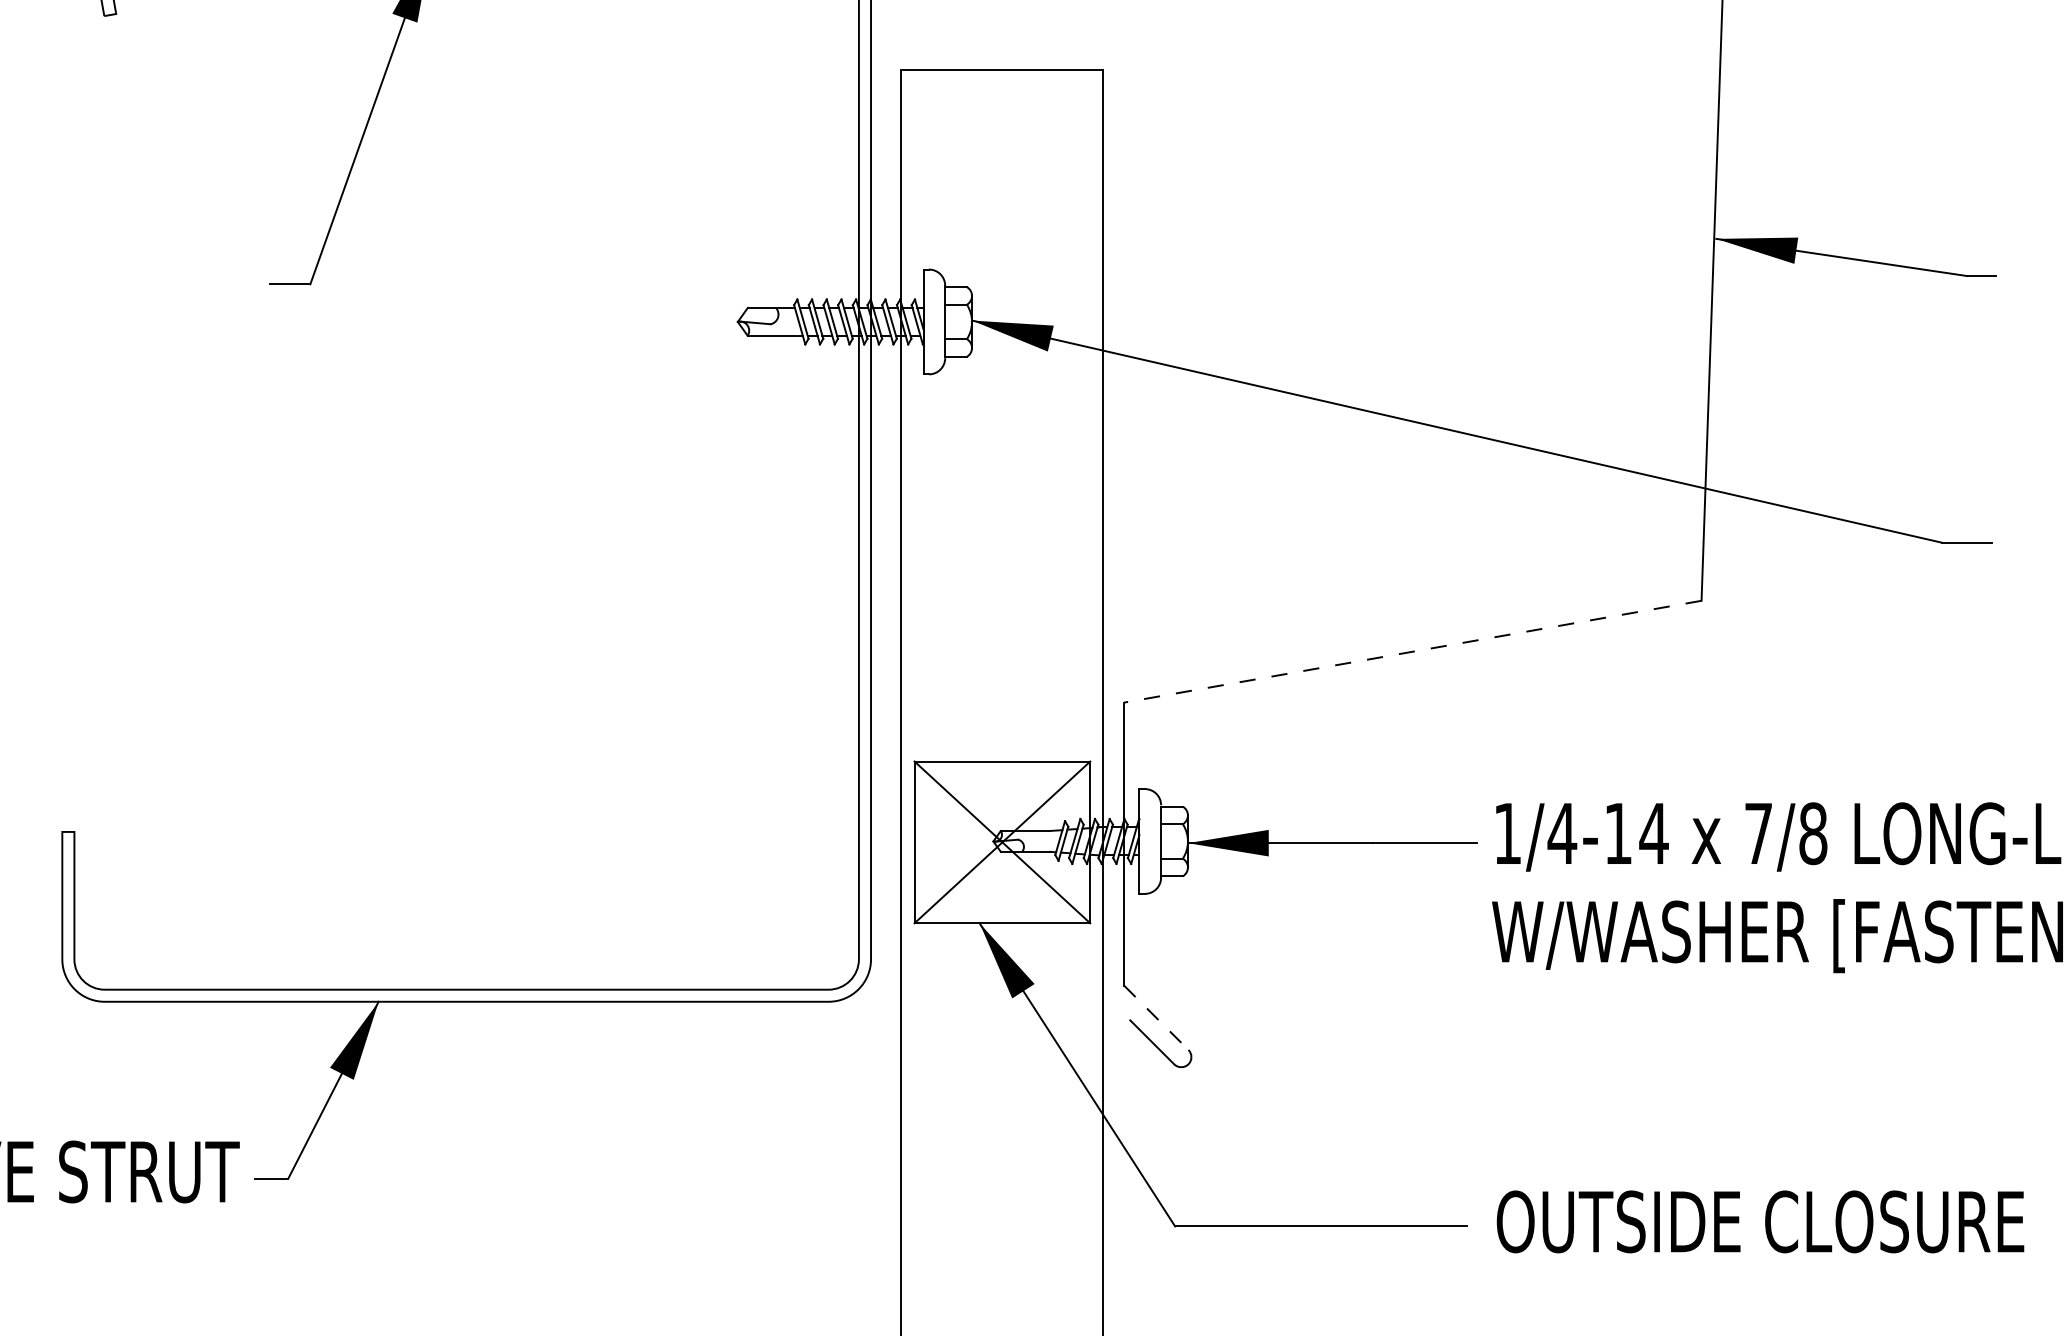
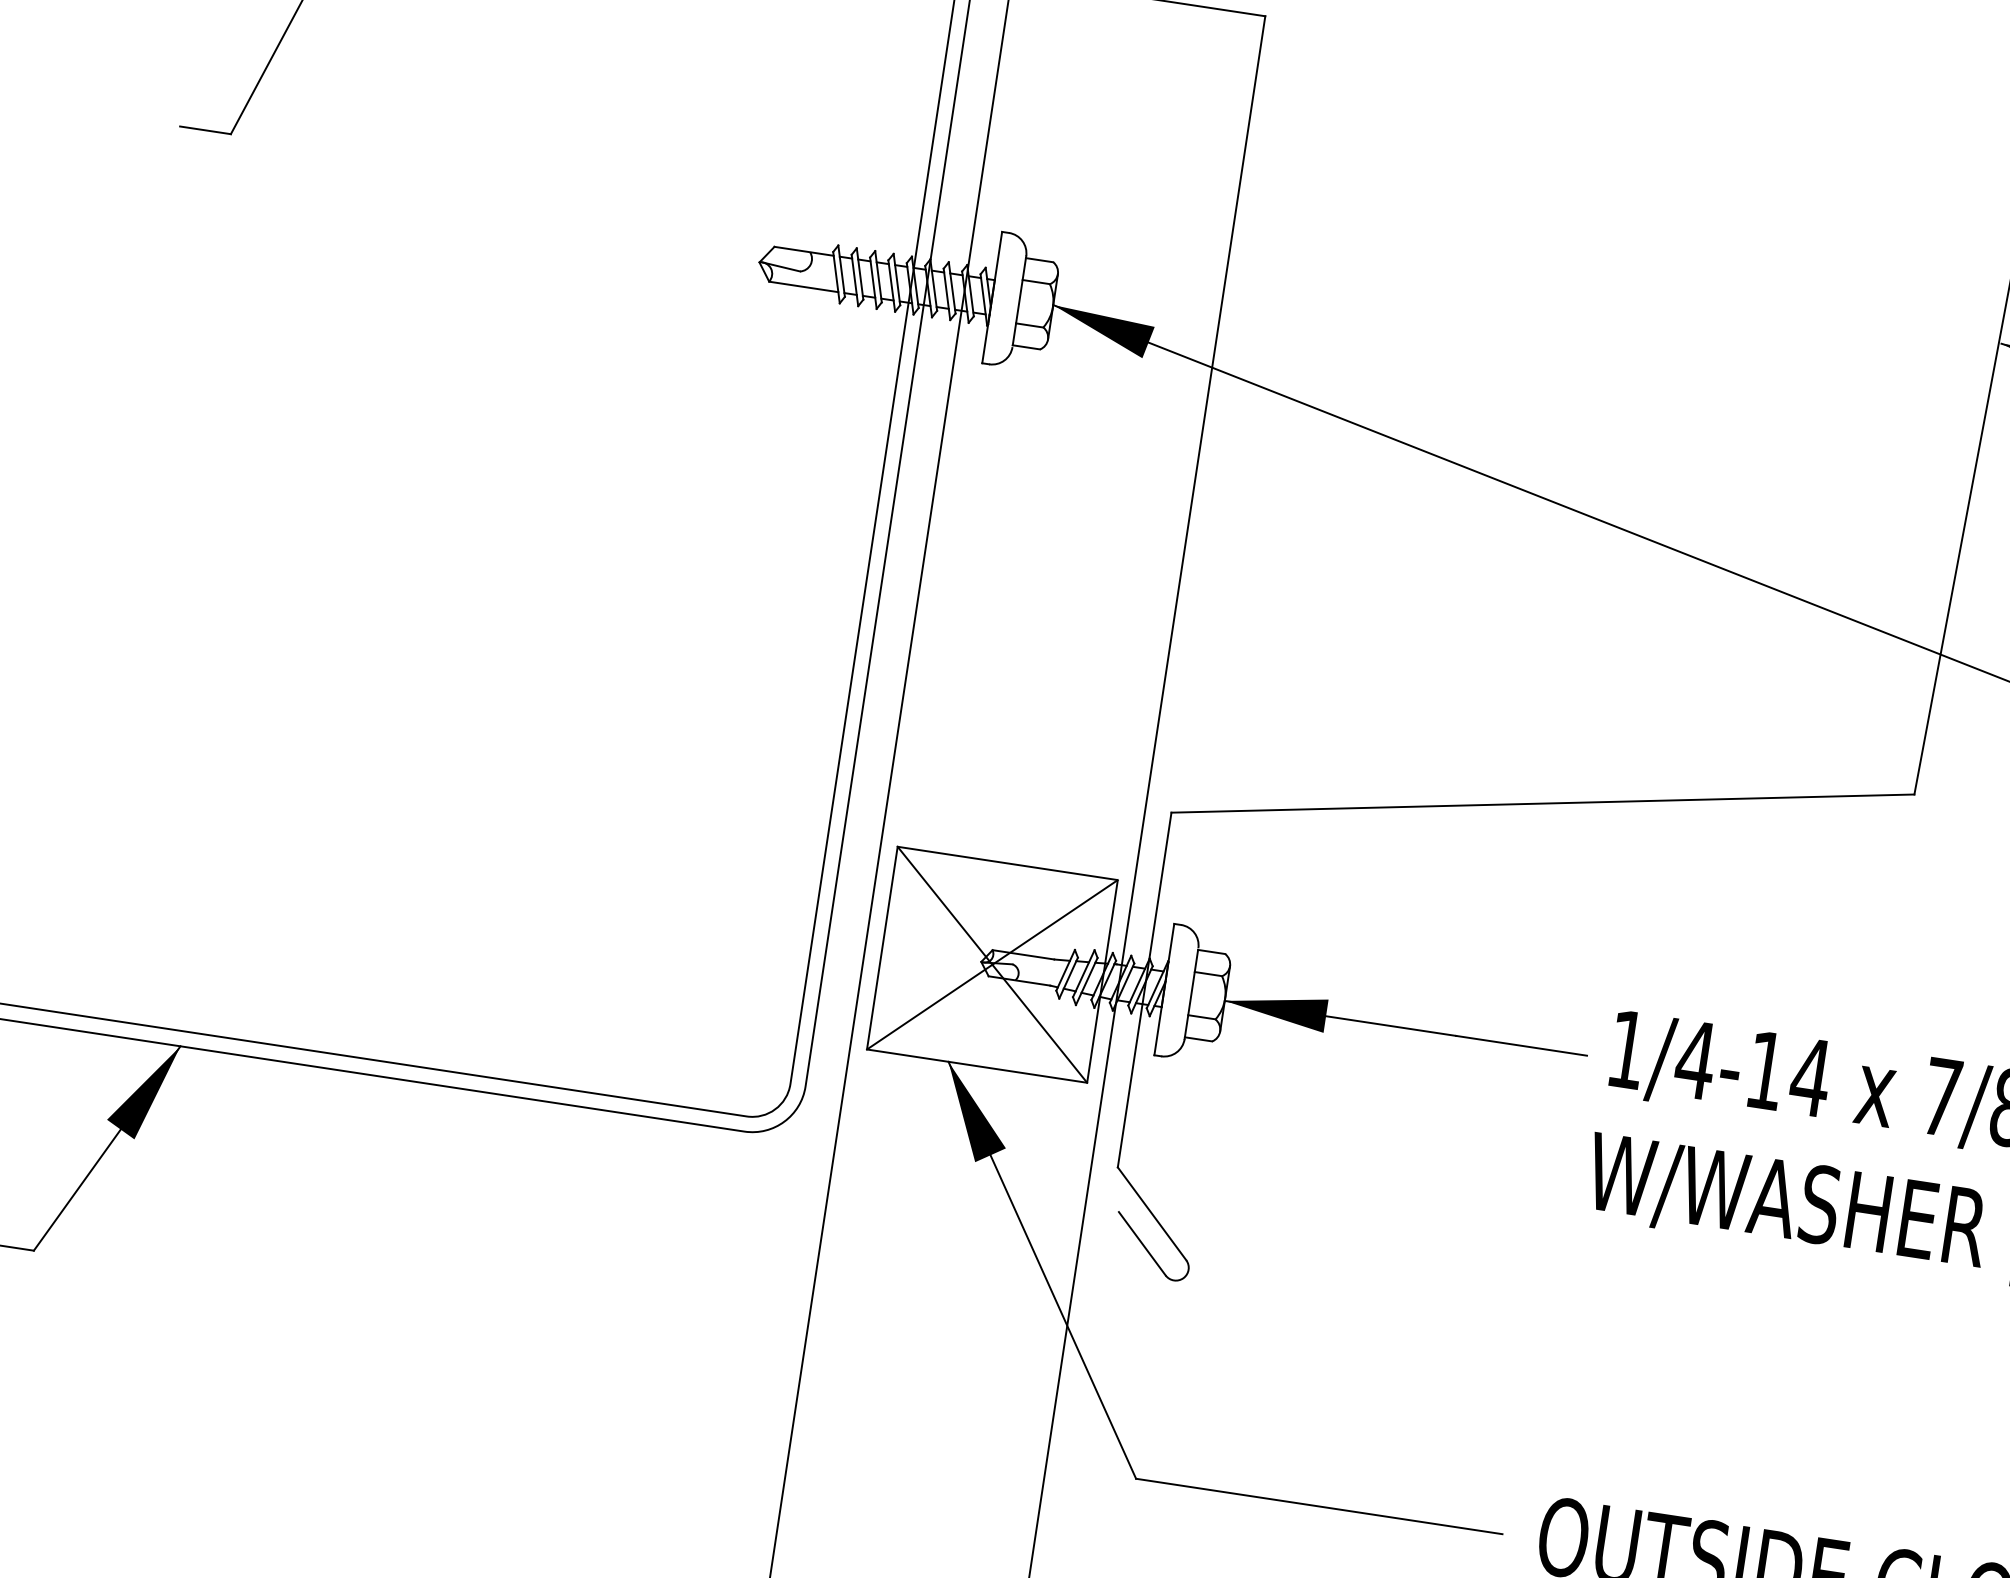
line: (1412, 651) -> (1542, 803), dashed -> solid
line: (1156, 1018) -> (1152, 1214), dashed -> solid

